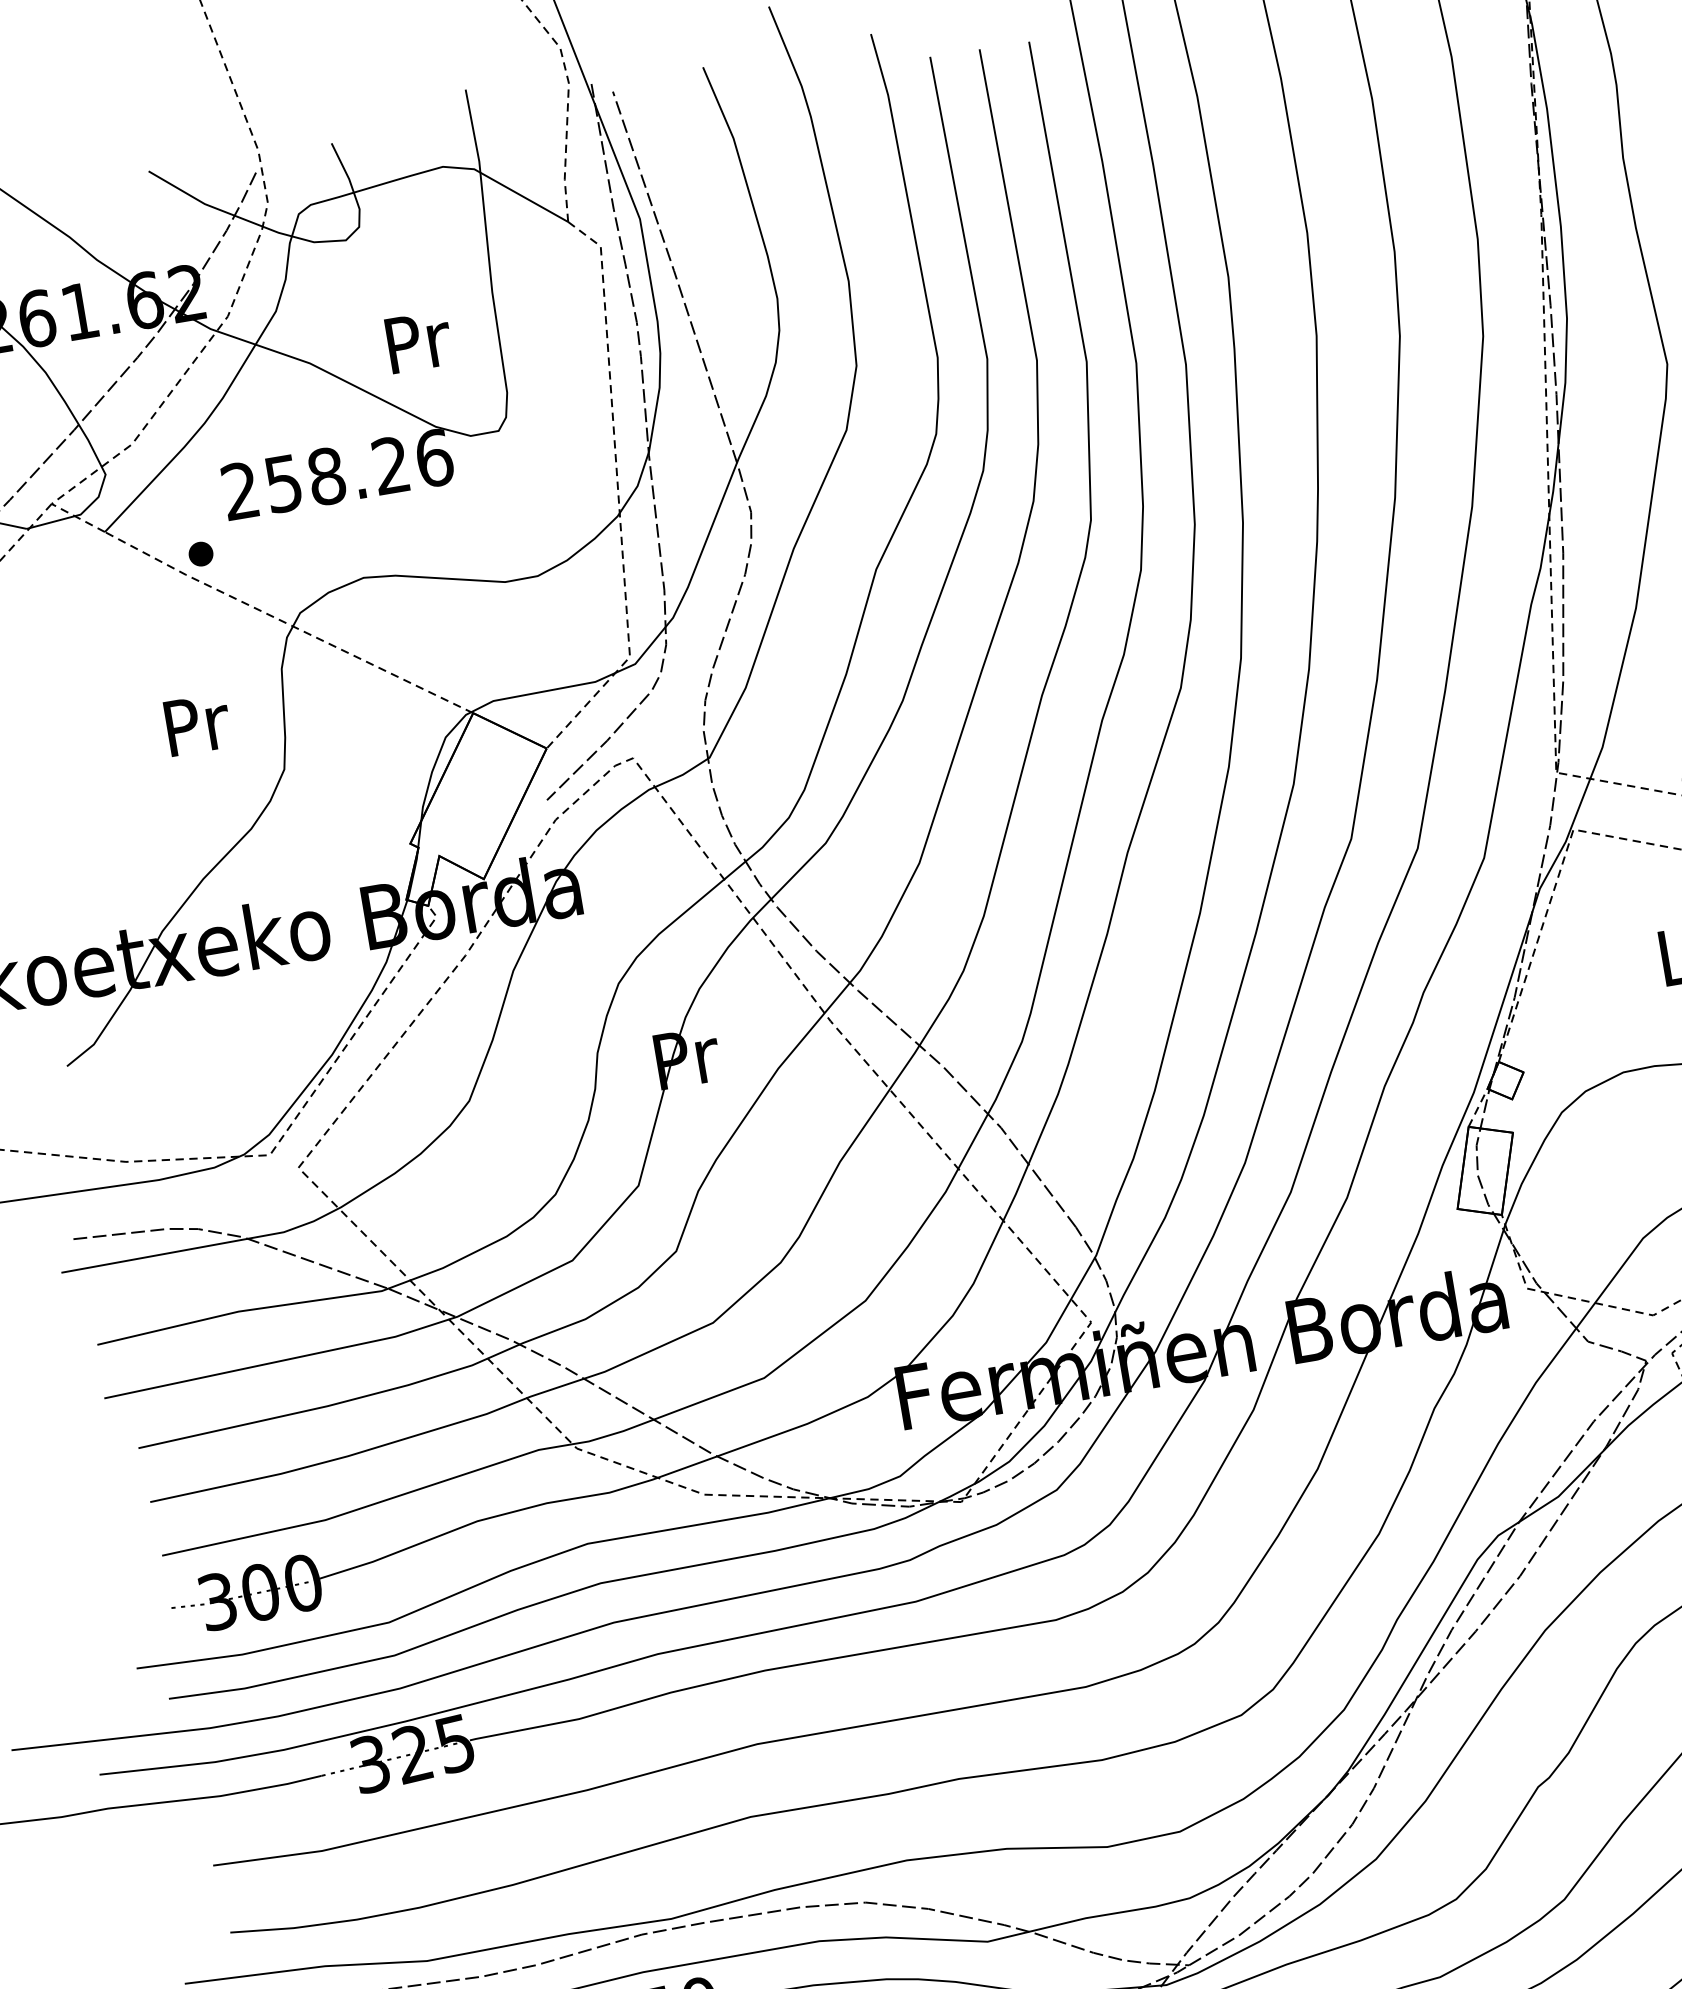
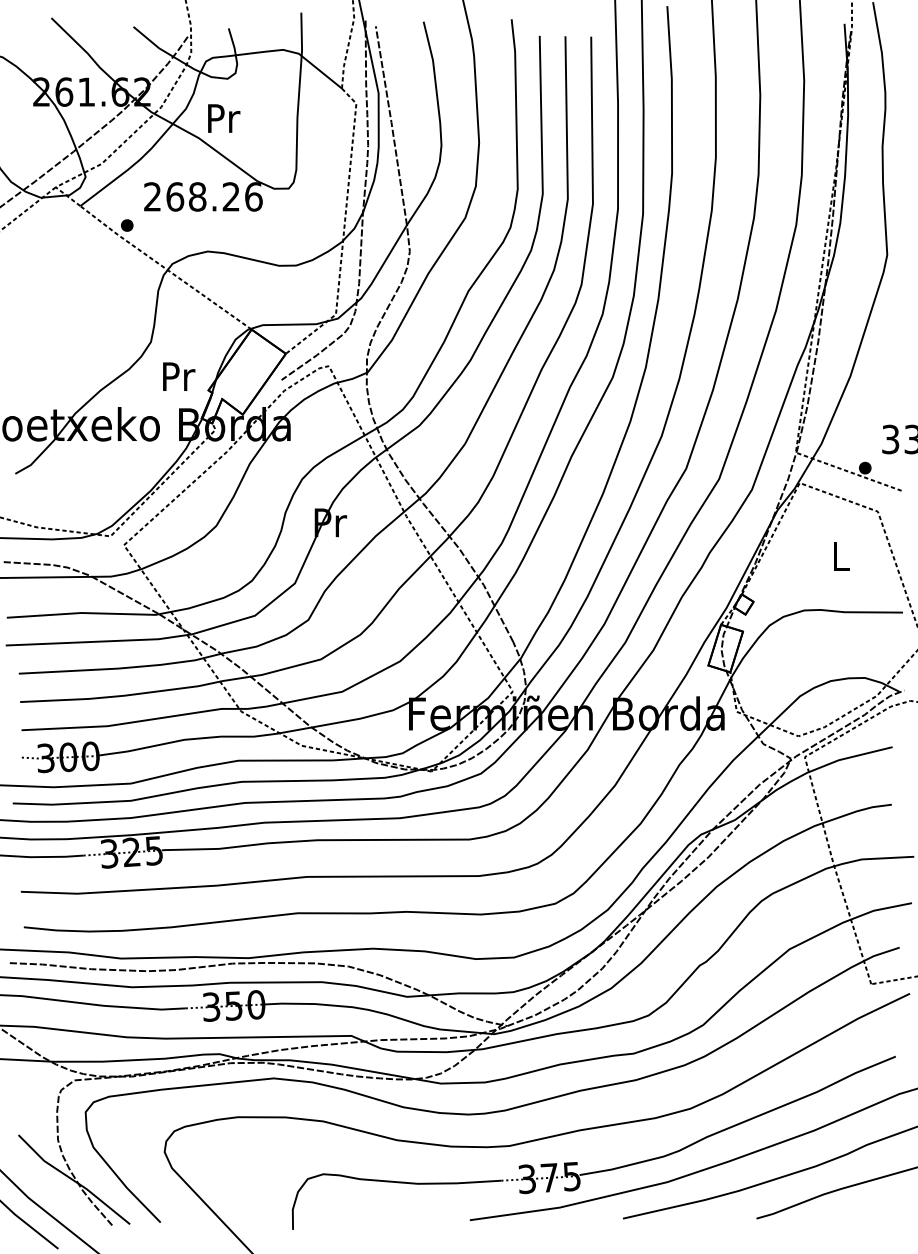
text: (419, 341) -> (224, 118), moved
text: (284, 482) -> (175, 196), 258.26 -> 268.26
text: (198, 723) -> (179, 376), moved

